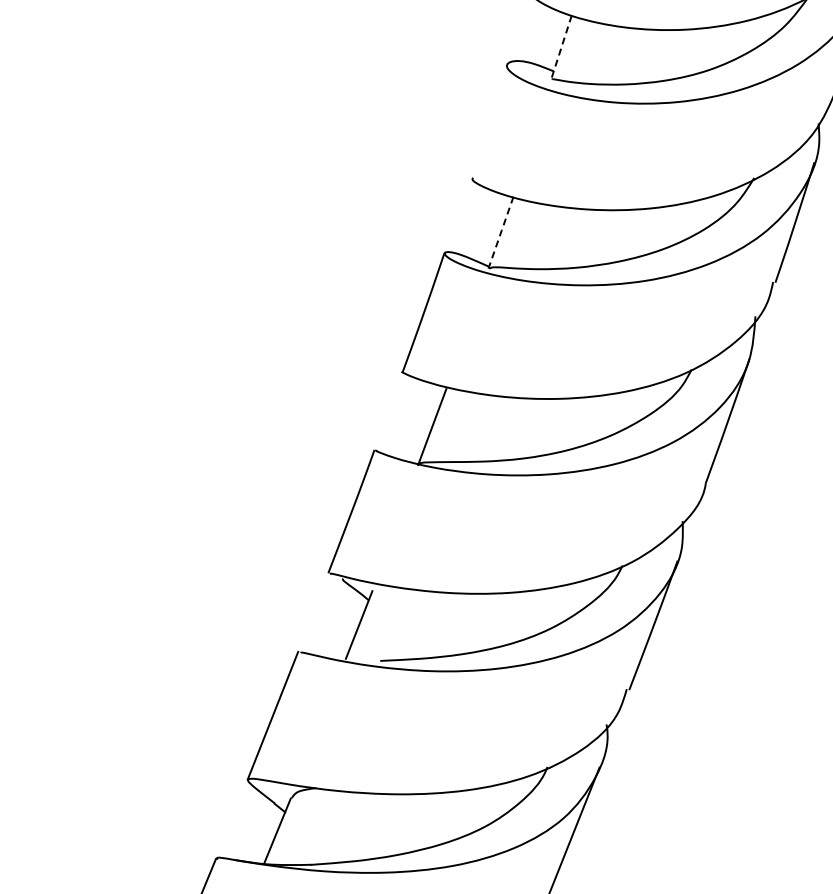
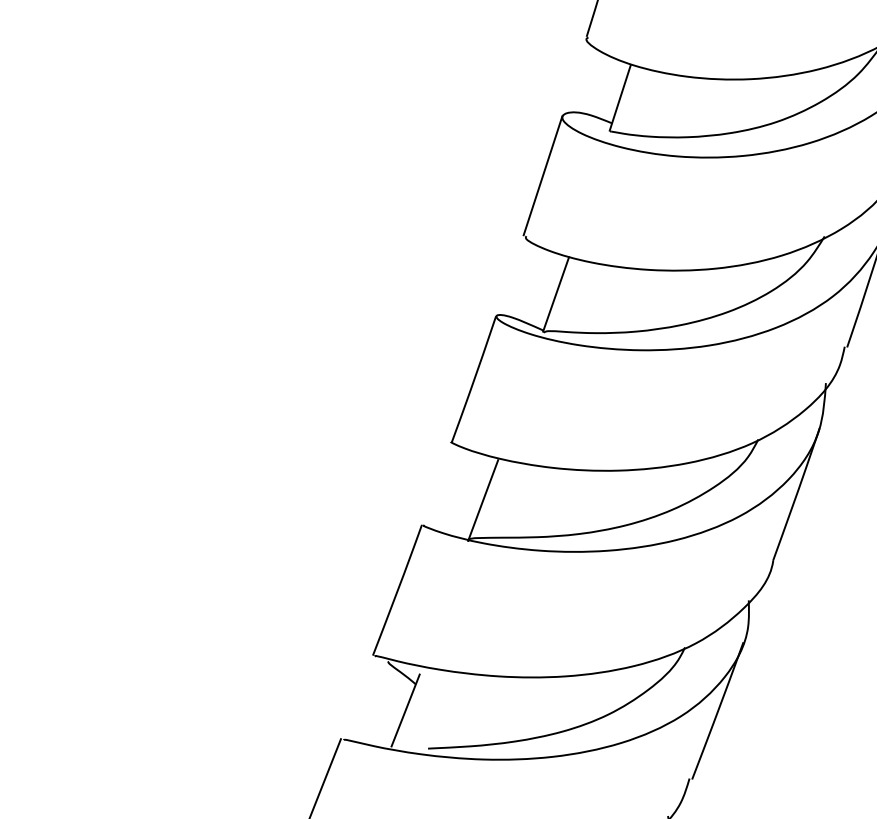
line: (561, 47) -> (620, 98), dashed -> solid
line: (488, 120) -> (542, 175), added
line: (501, 232) -> (556, 294), dashed -> solid

